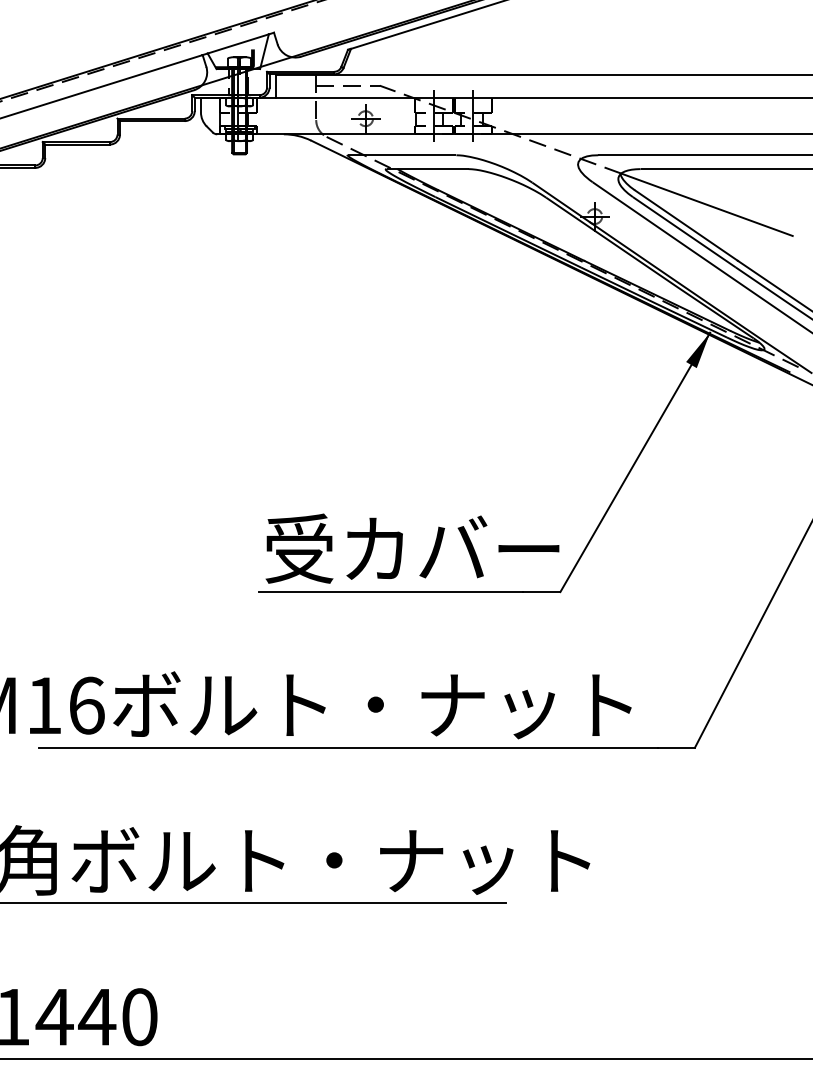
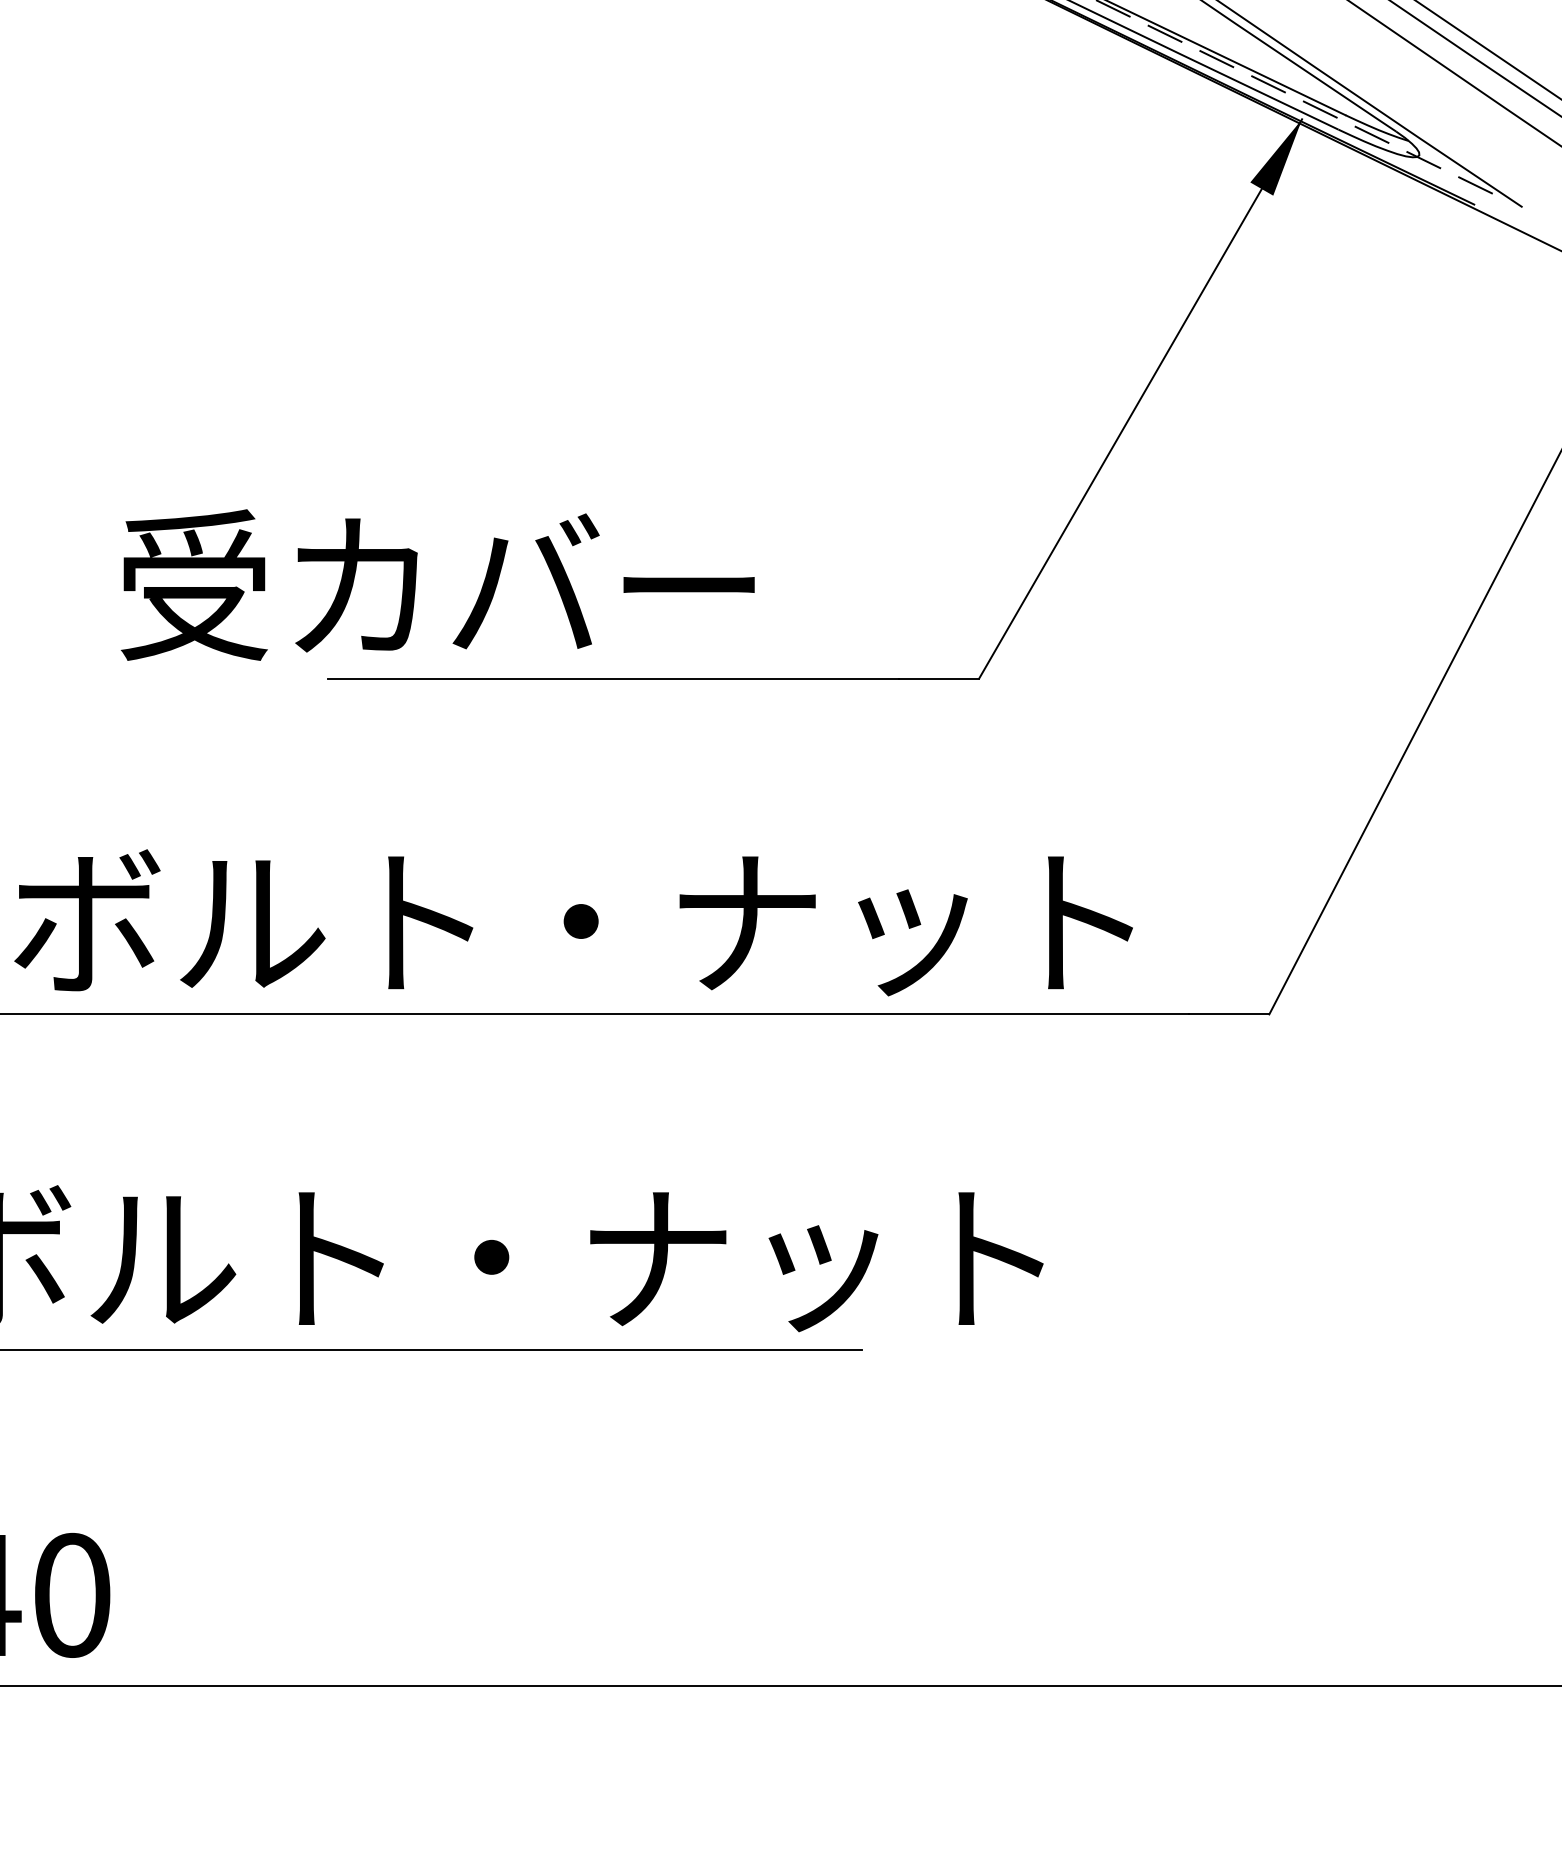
text: (412, 548) -> (438, 584), moved

